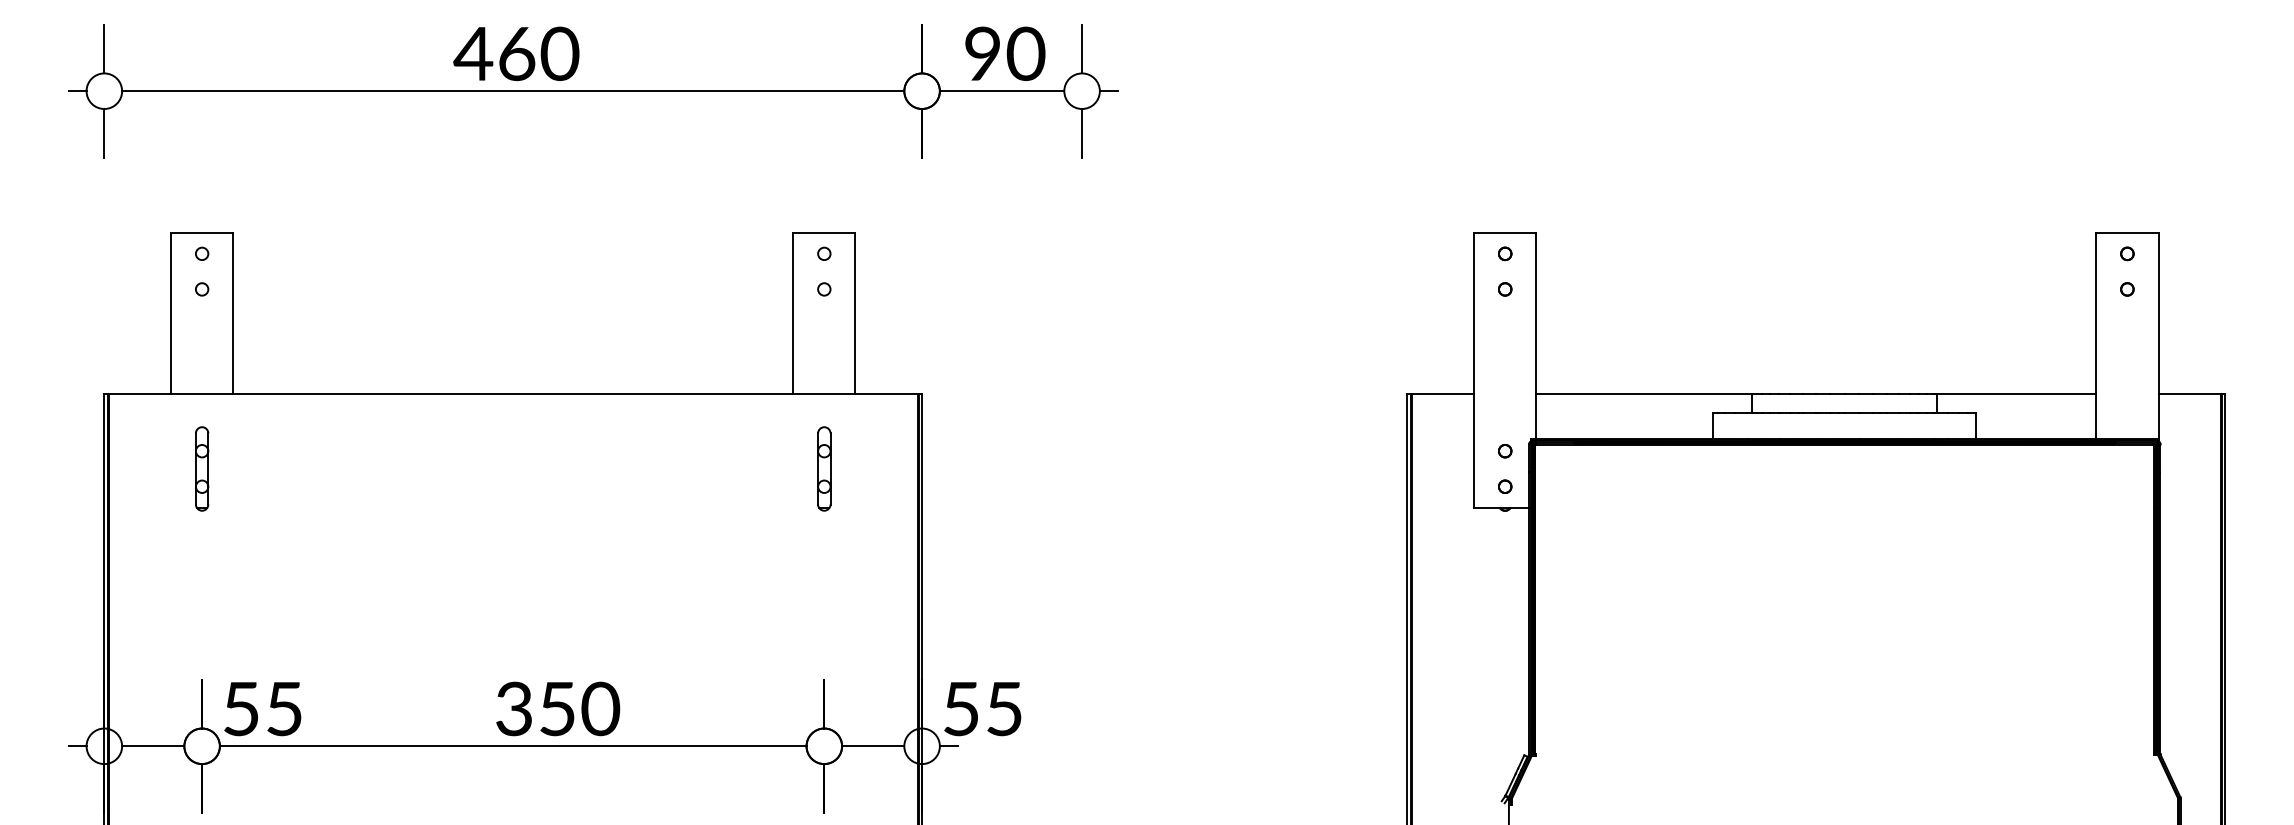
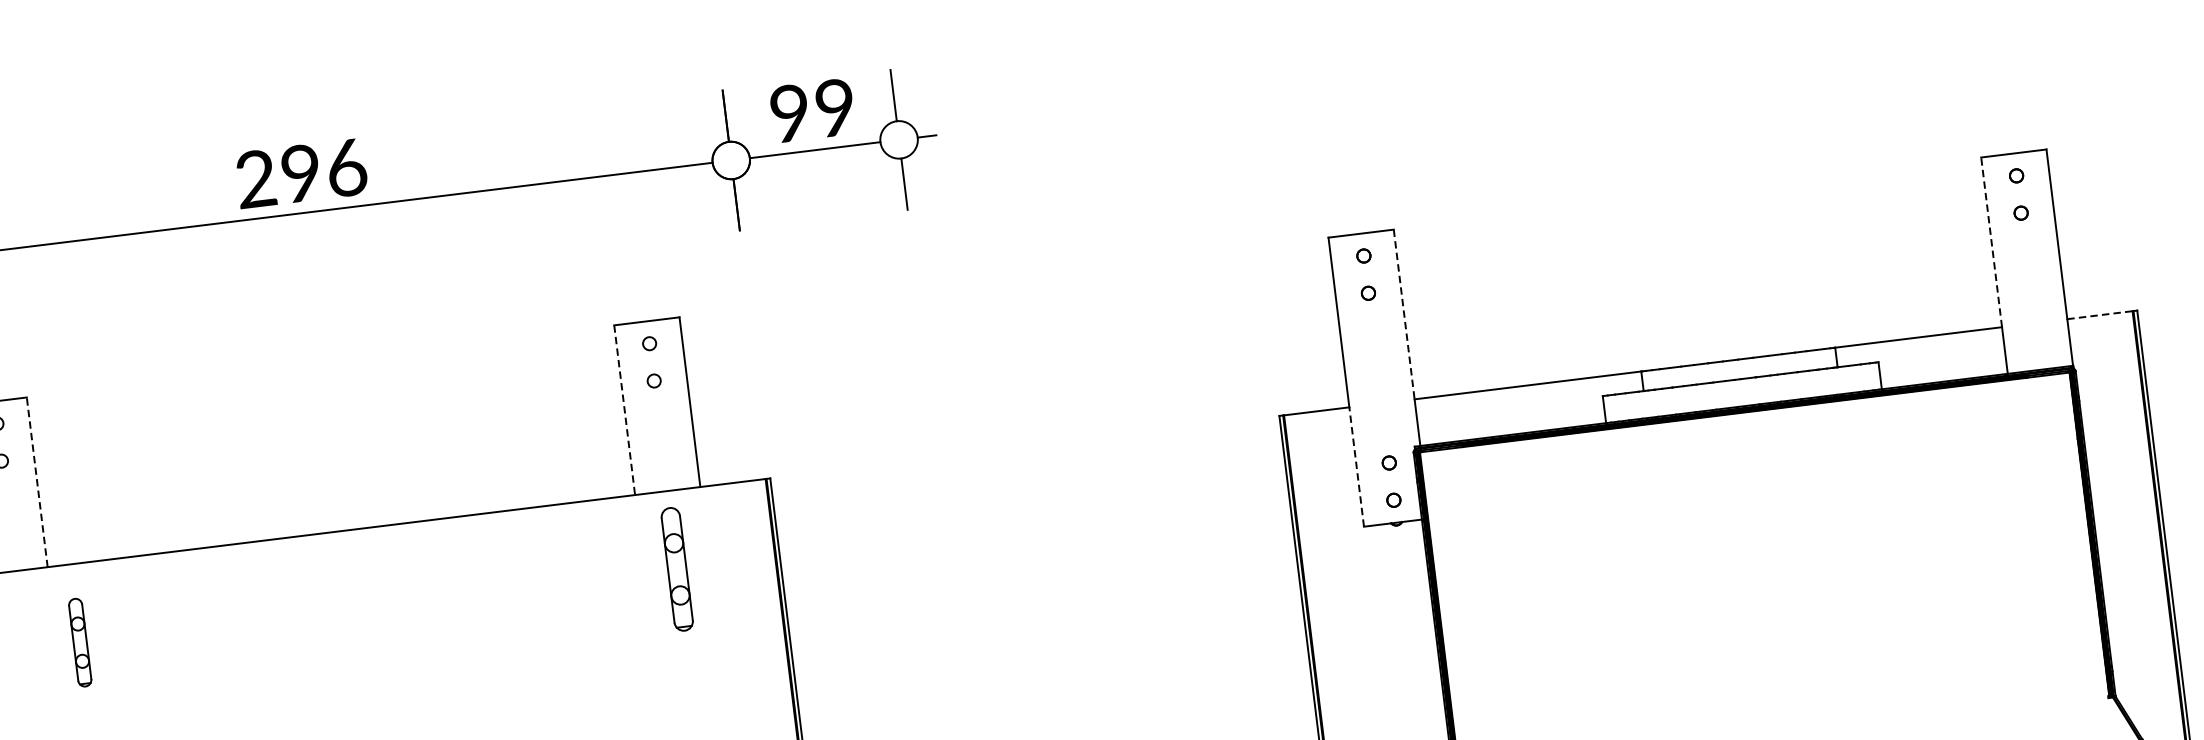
text: (516, 53) -> (300, 173), 460 -> 296
text: (1025, 53) -> (834, 107), 90 -> 99
line: (233, 313) -> (37, 482), solid -> dashed
line: (793, 313) -> (624, 410), solid -> dashed
line: (1536, 313) -> (1404, 314), solid -> dashed
line: (2096, 313) -> (1991, 242), solid -> dashed
line: (2190, 394) -> (2100, 315), solid -> dashed
line: (1474, 451) -> (1357, 467), solid -> dashed
part: (202, 468) -> (80, 642), moved
part: (824, 468) -> (677, 568), size x1.4

